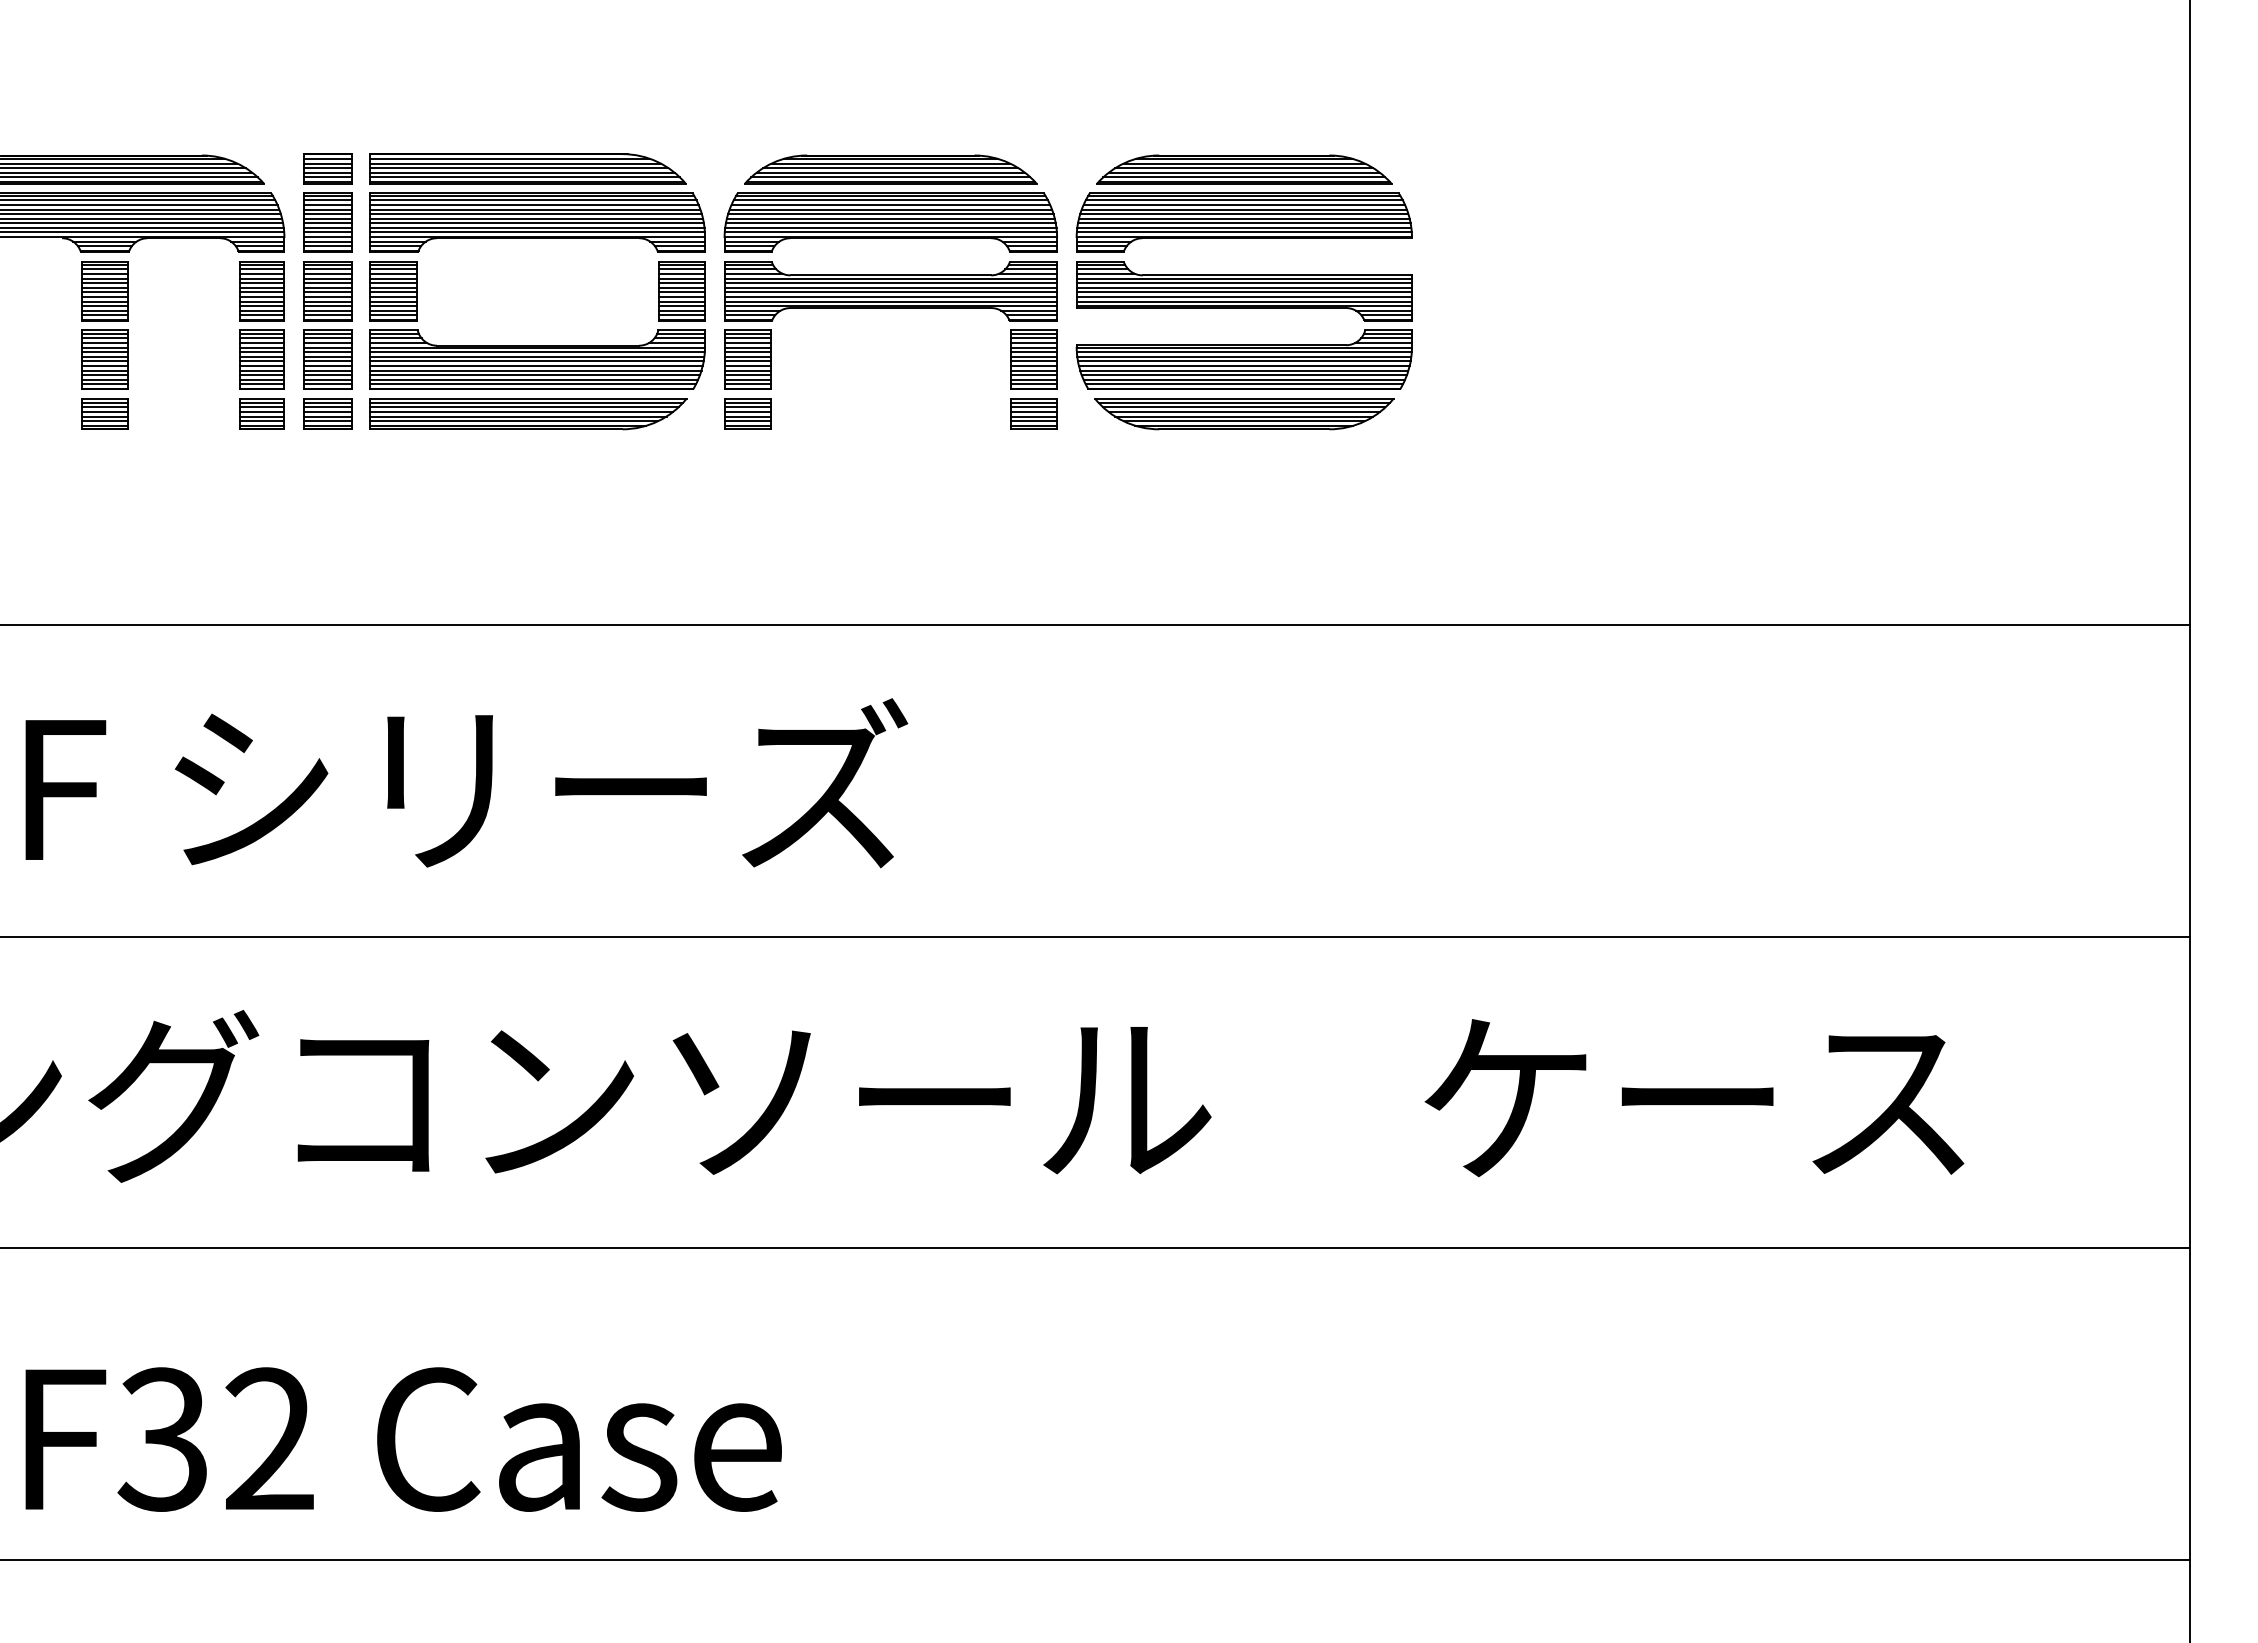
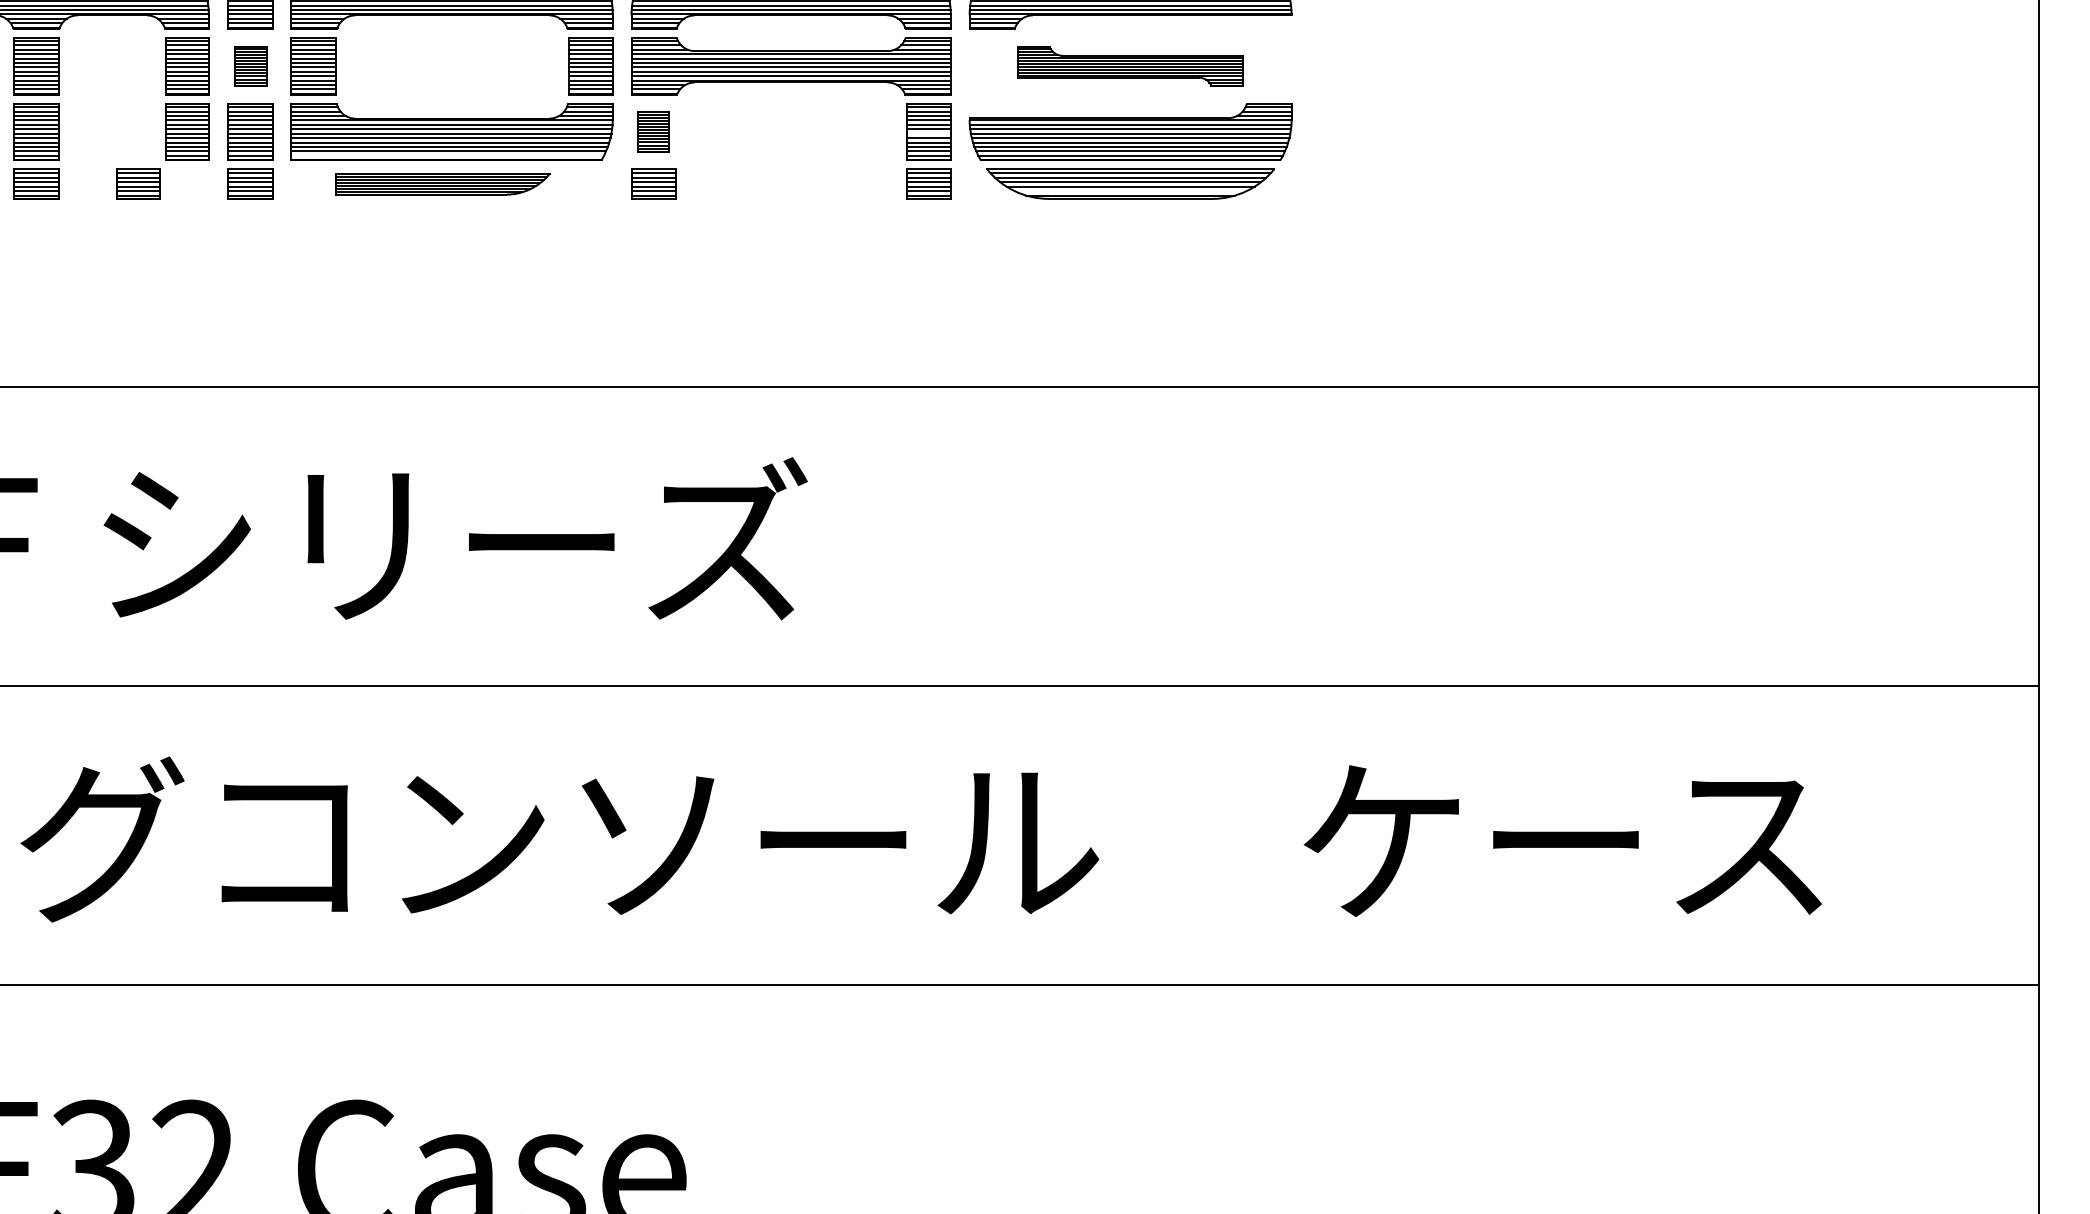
part: (327, 291) -> (250, 66), size x0.7
part: (1244, 291) -> (1130, 66), size x0.7
part: (747, 359) -> (653, 131), size x0.7
line: (1034, 361) -> (929, 133), removed
line: (532, 384) -> (447, 155), removed
part: (261, 413) -> (137, 183), moved
part: (528, 414) -> (443, 184), size x0.7
line: (1244, 421) -> (1130, 191), removed

